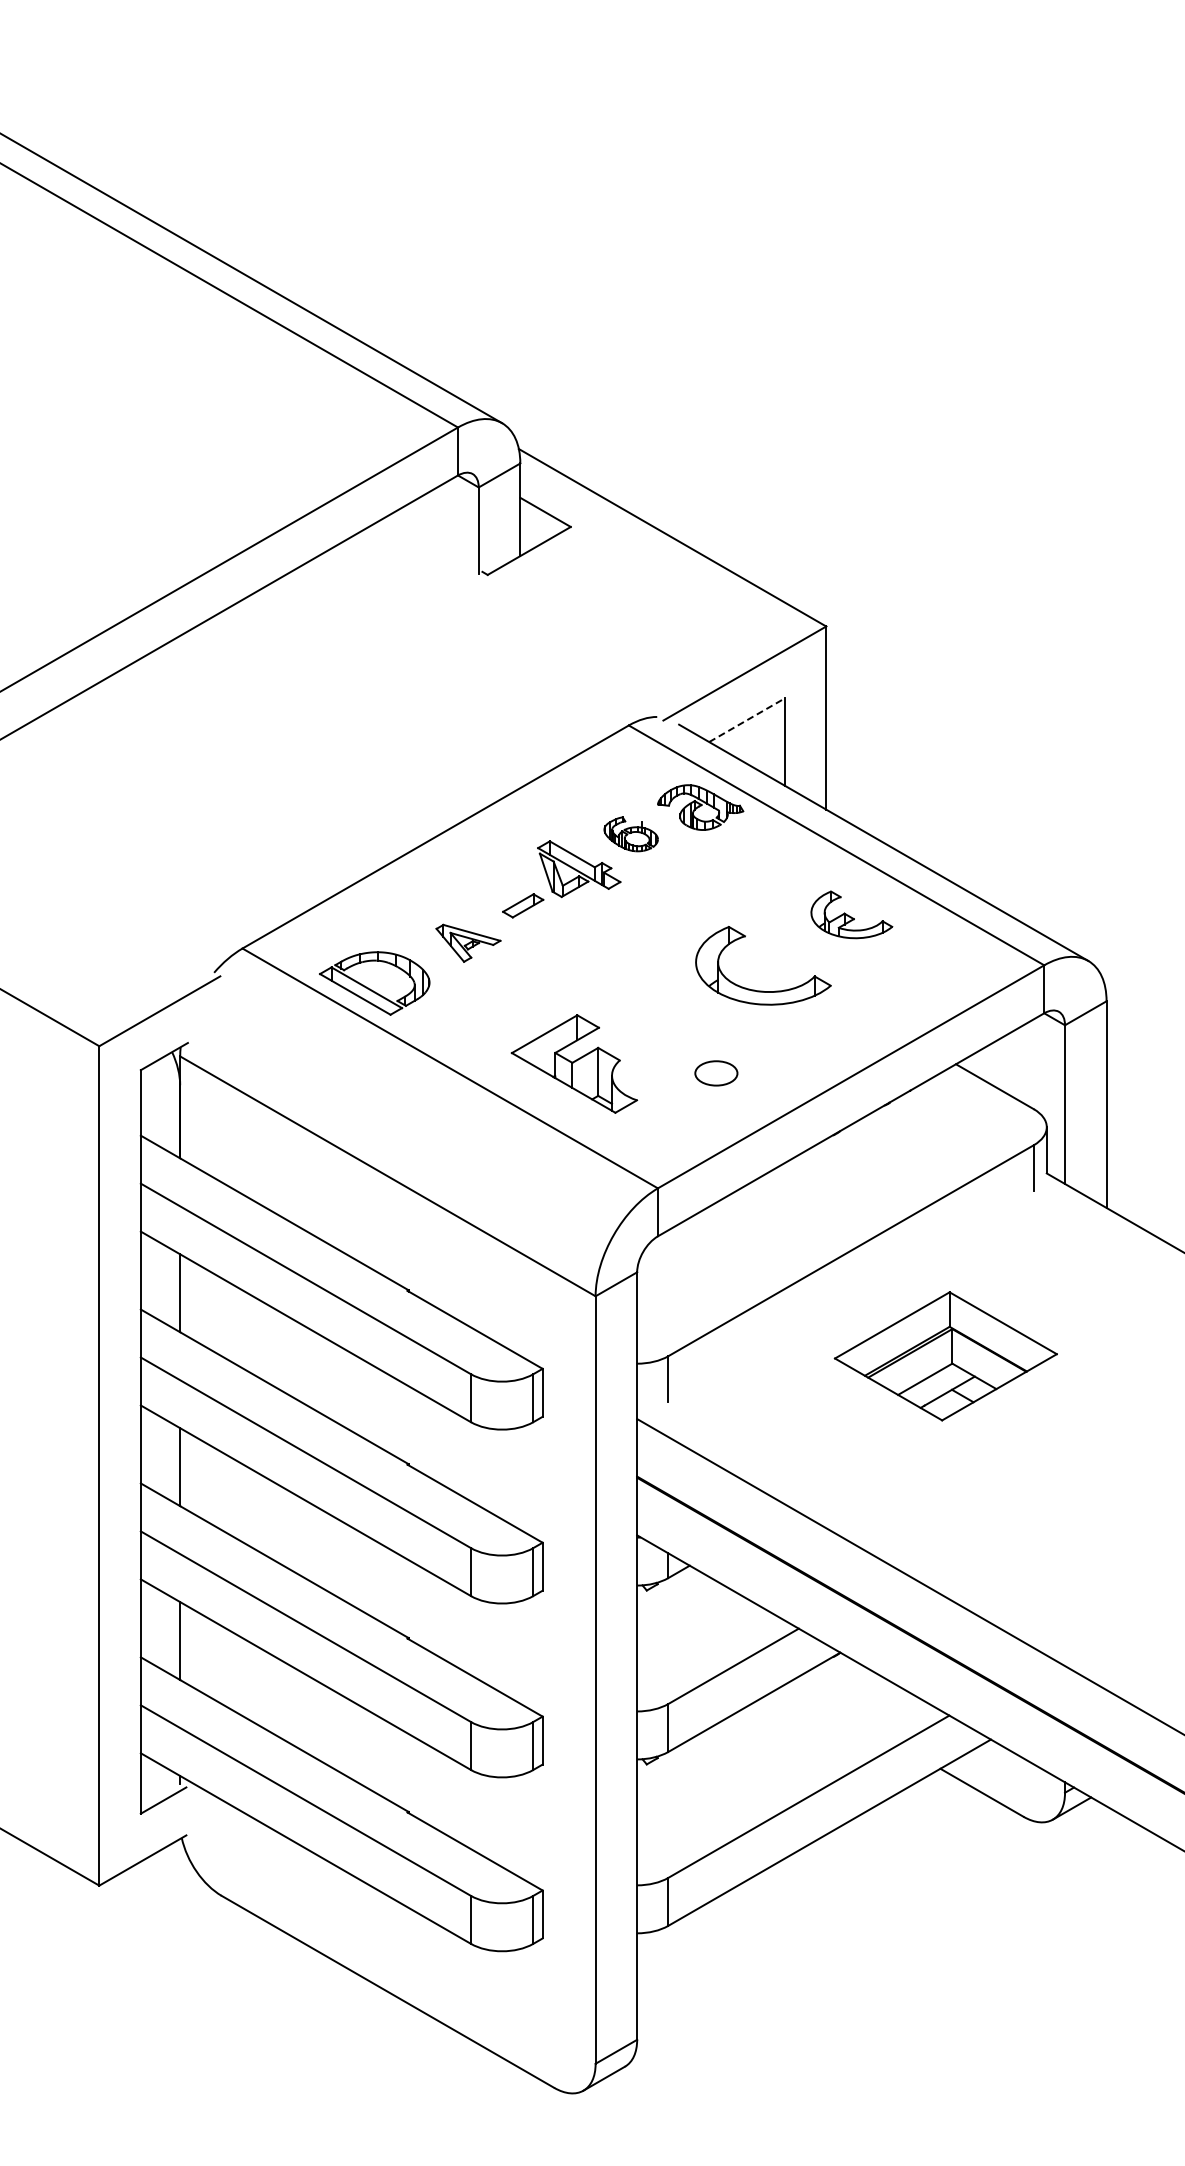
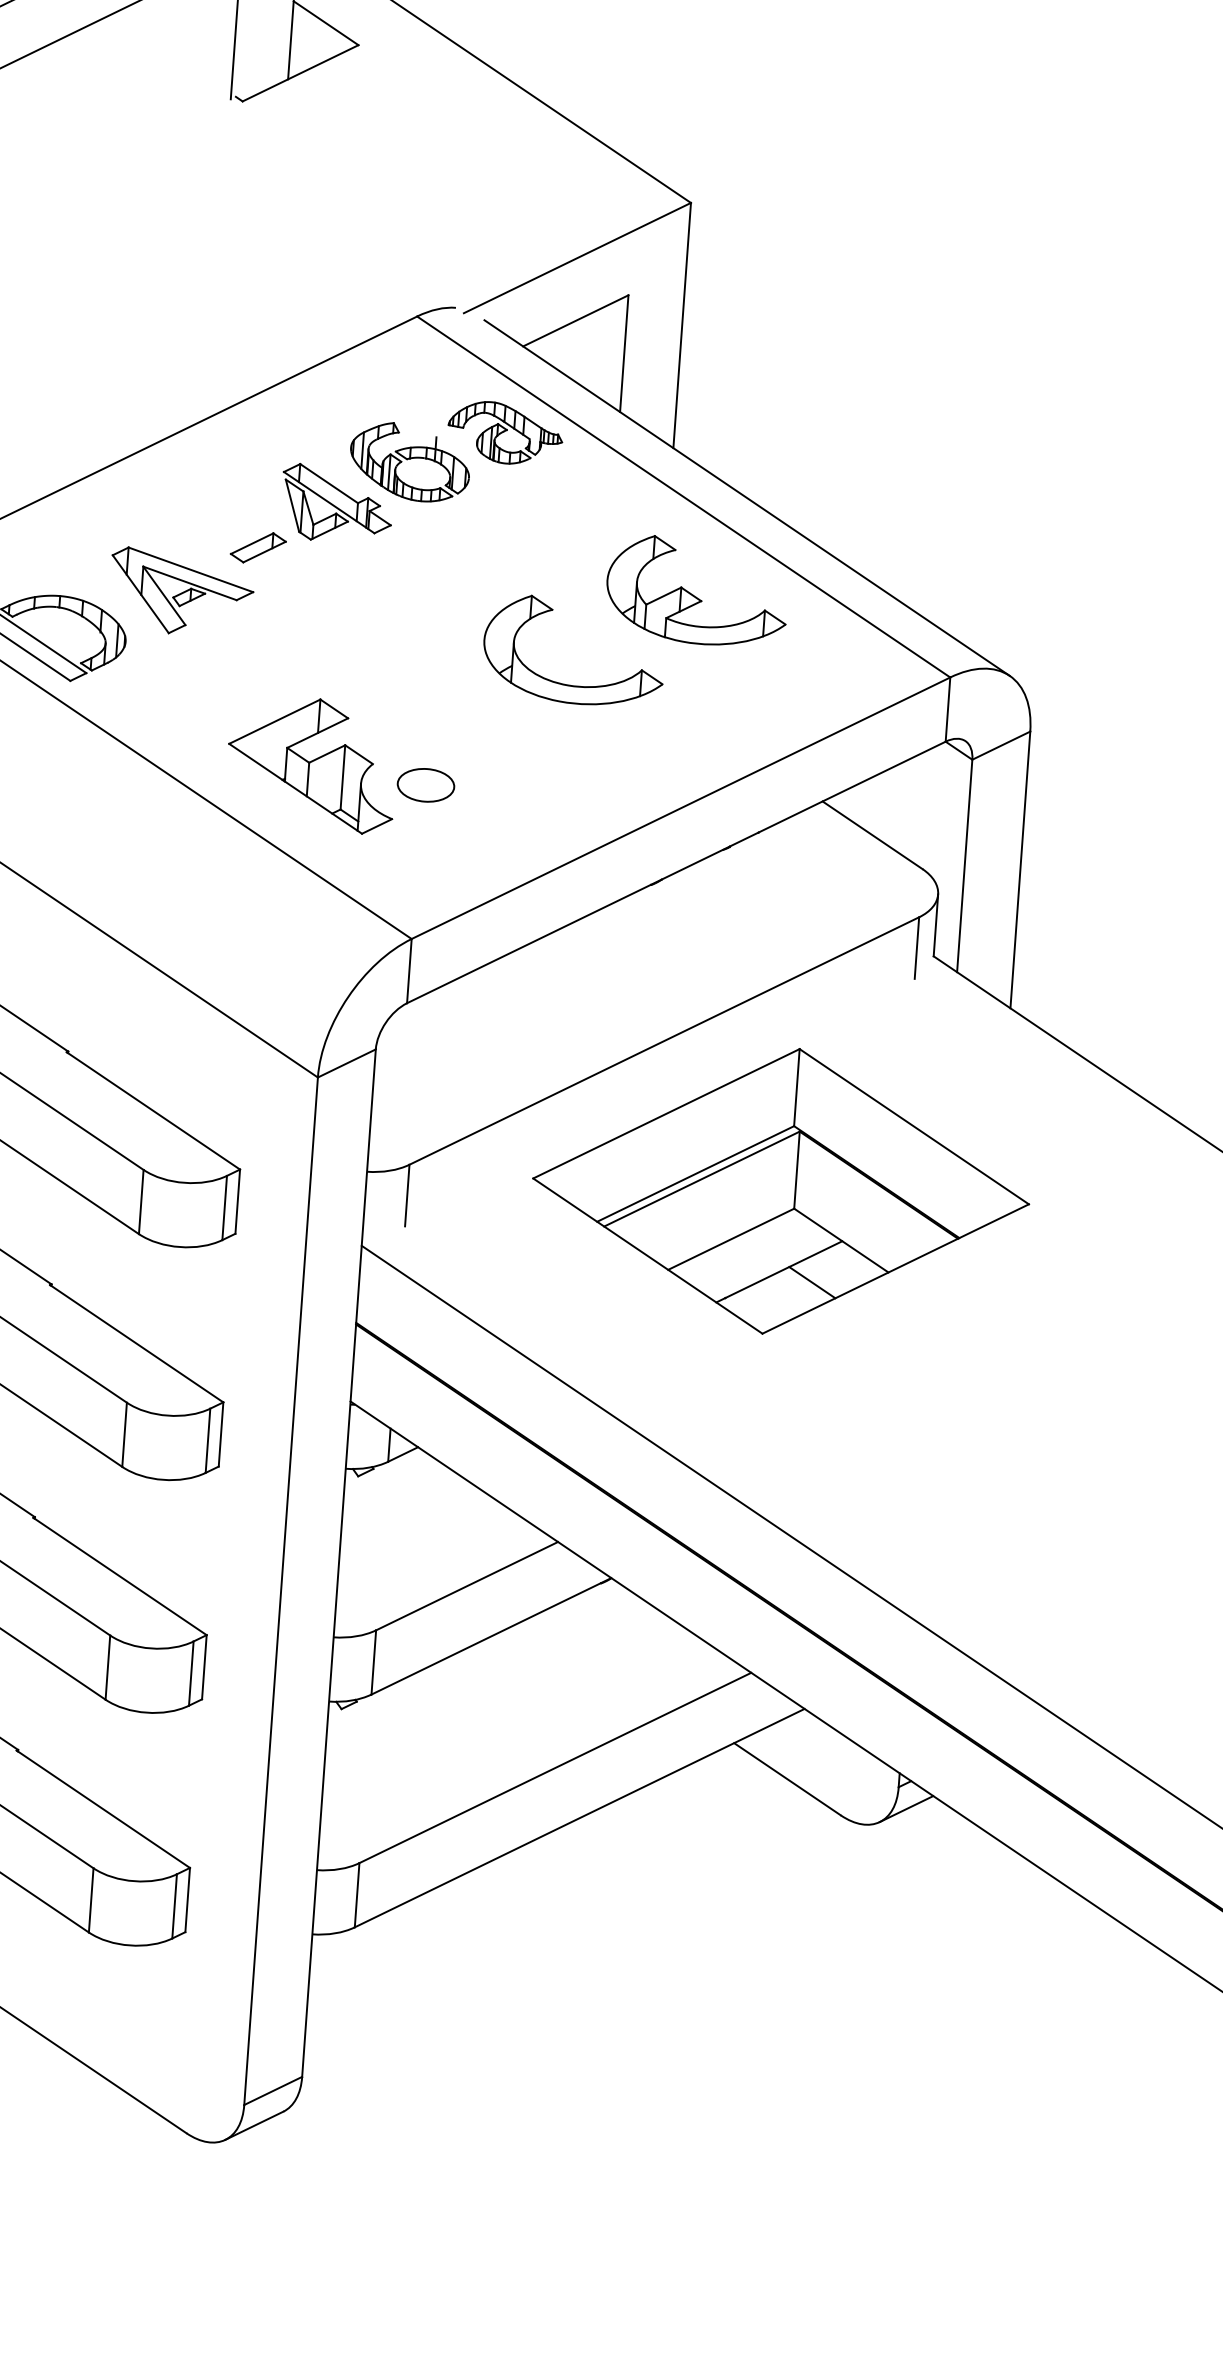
line: (746, 720) -> (575, 321), dashed -> solid
part: (630, 834) -> (408, 462), size x1.67
part: (851, 914) -> (697, 590), size x1.67
part: (468, 943) -> (181, 593), size x1.67
part: (716, 1073) -> (426, 785), moved
part: (945, 1356) -> (780, 1191), size x1.67

